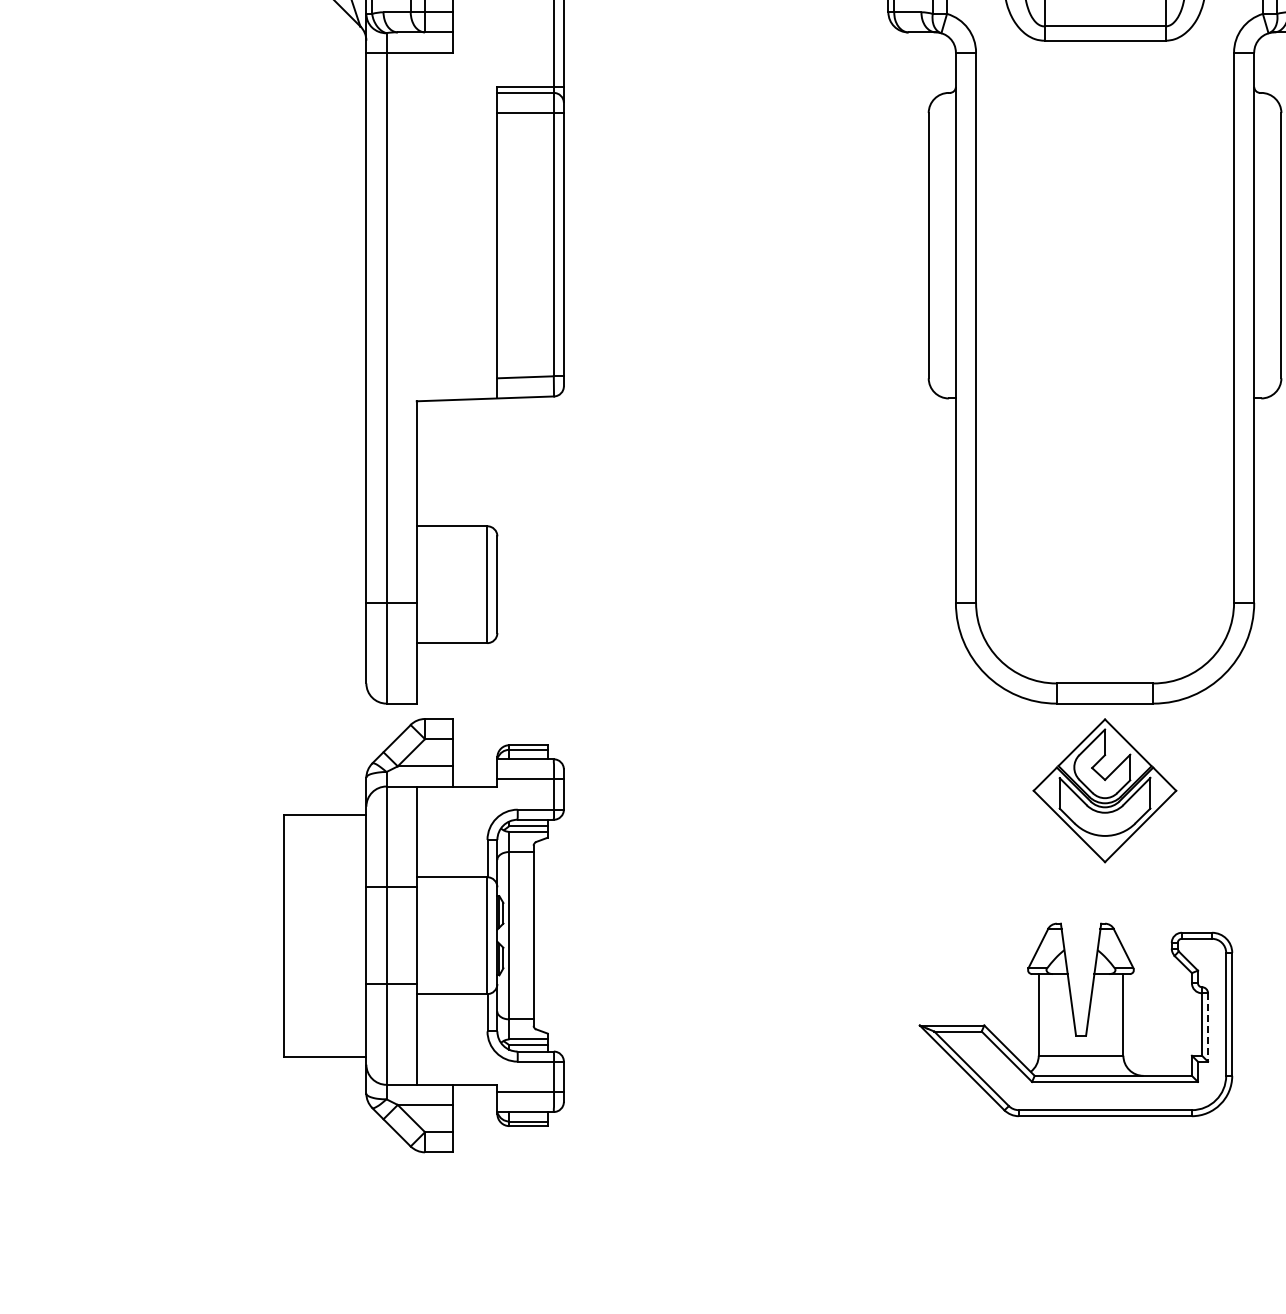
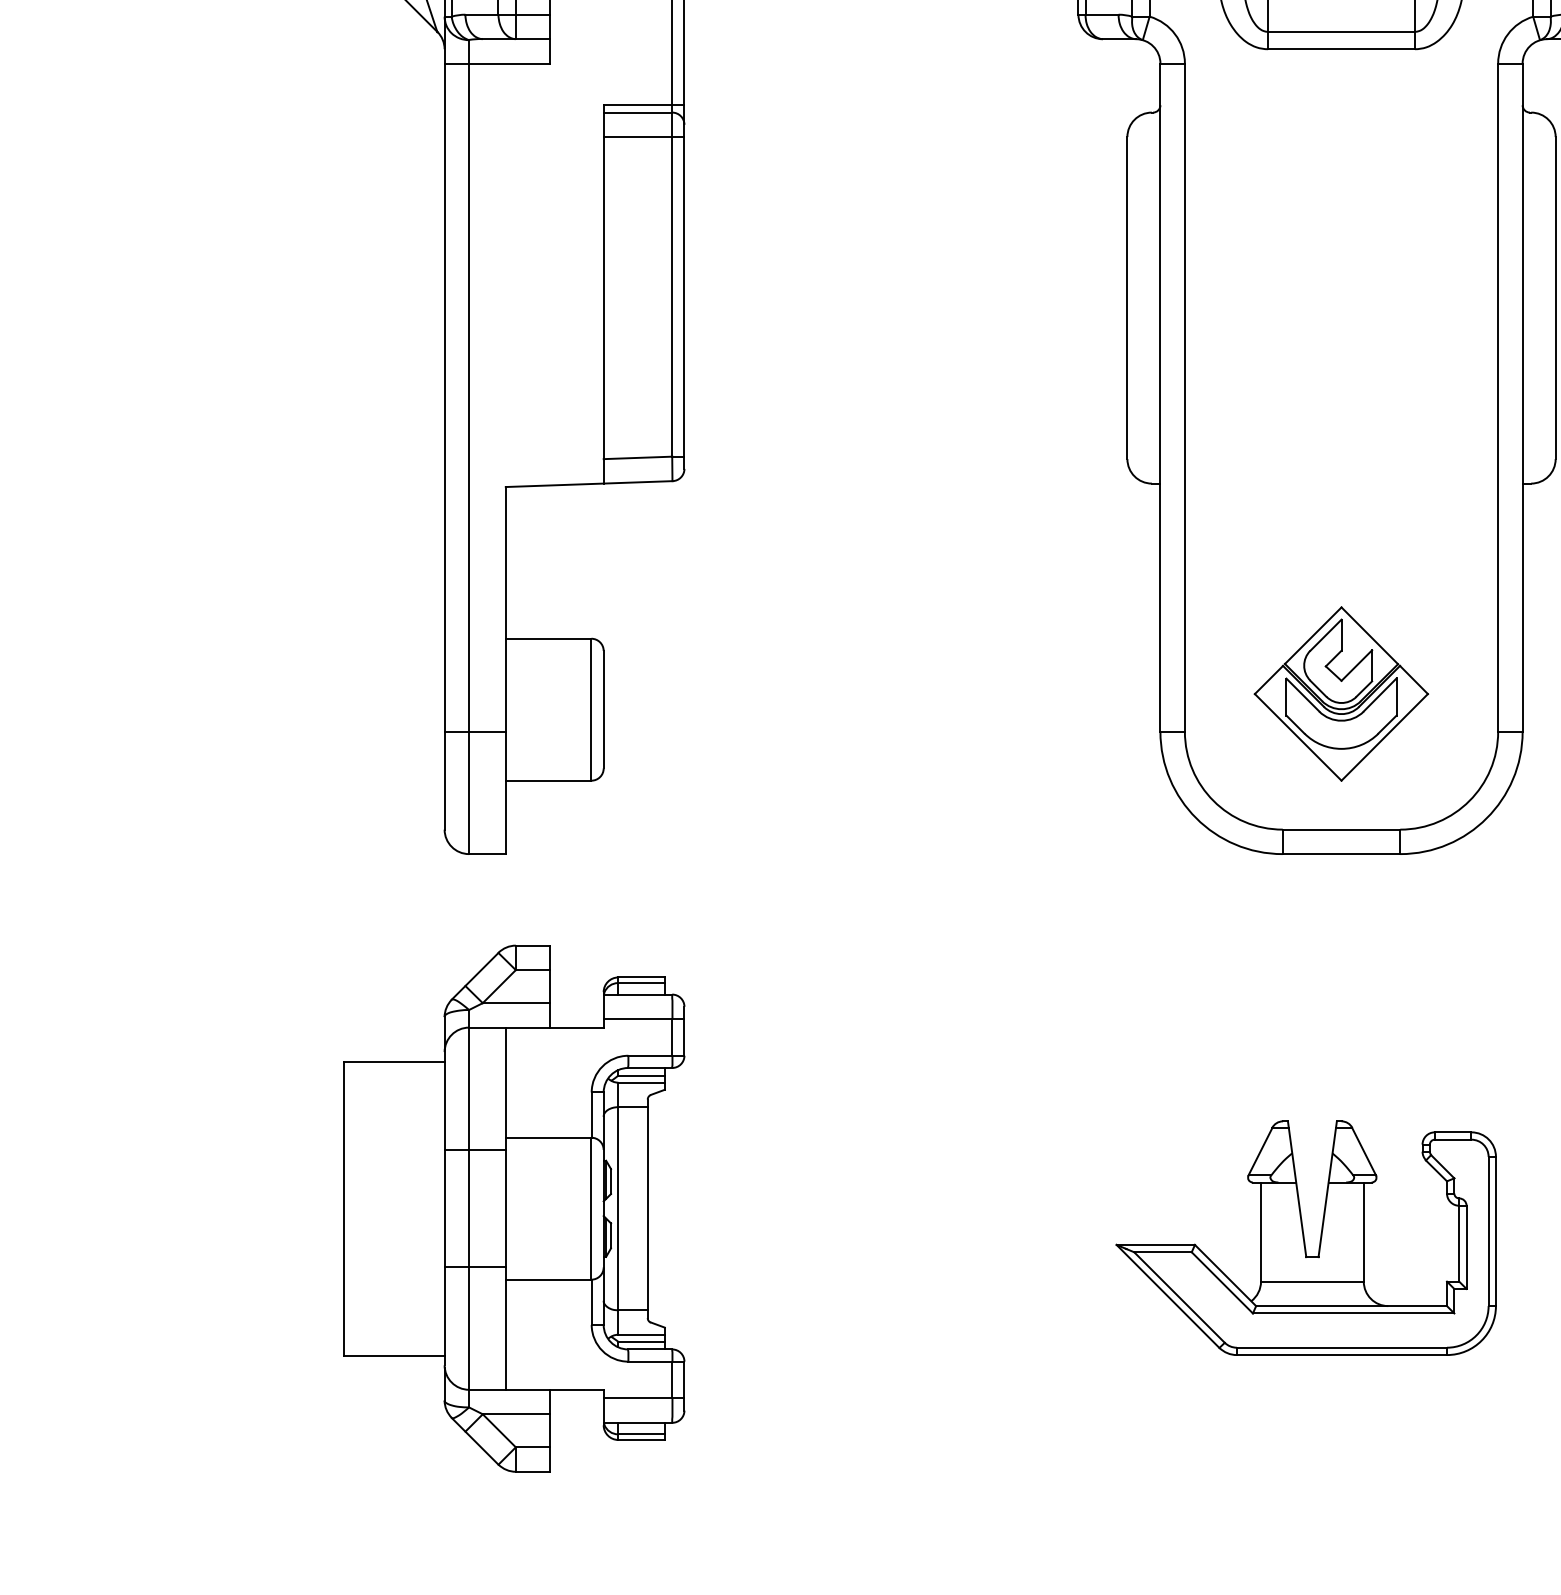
part: (1104, 790) -> (1340, 693), moved
part: (423, 935) -> (513, 1208), moved
line: (1208, 1028) -> (1467, 1248), dashed -> solid

